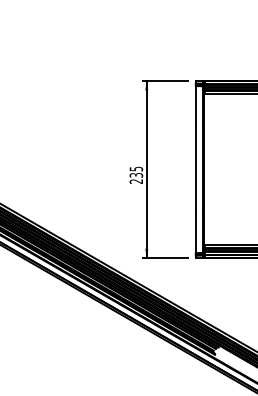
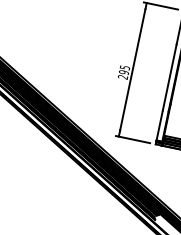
text: (135, 175) -> (123, 72), 235 -> 295

